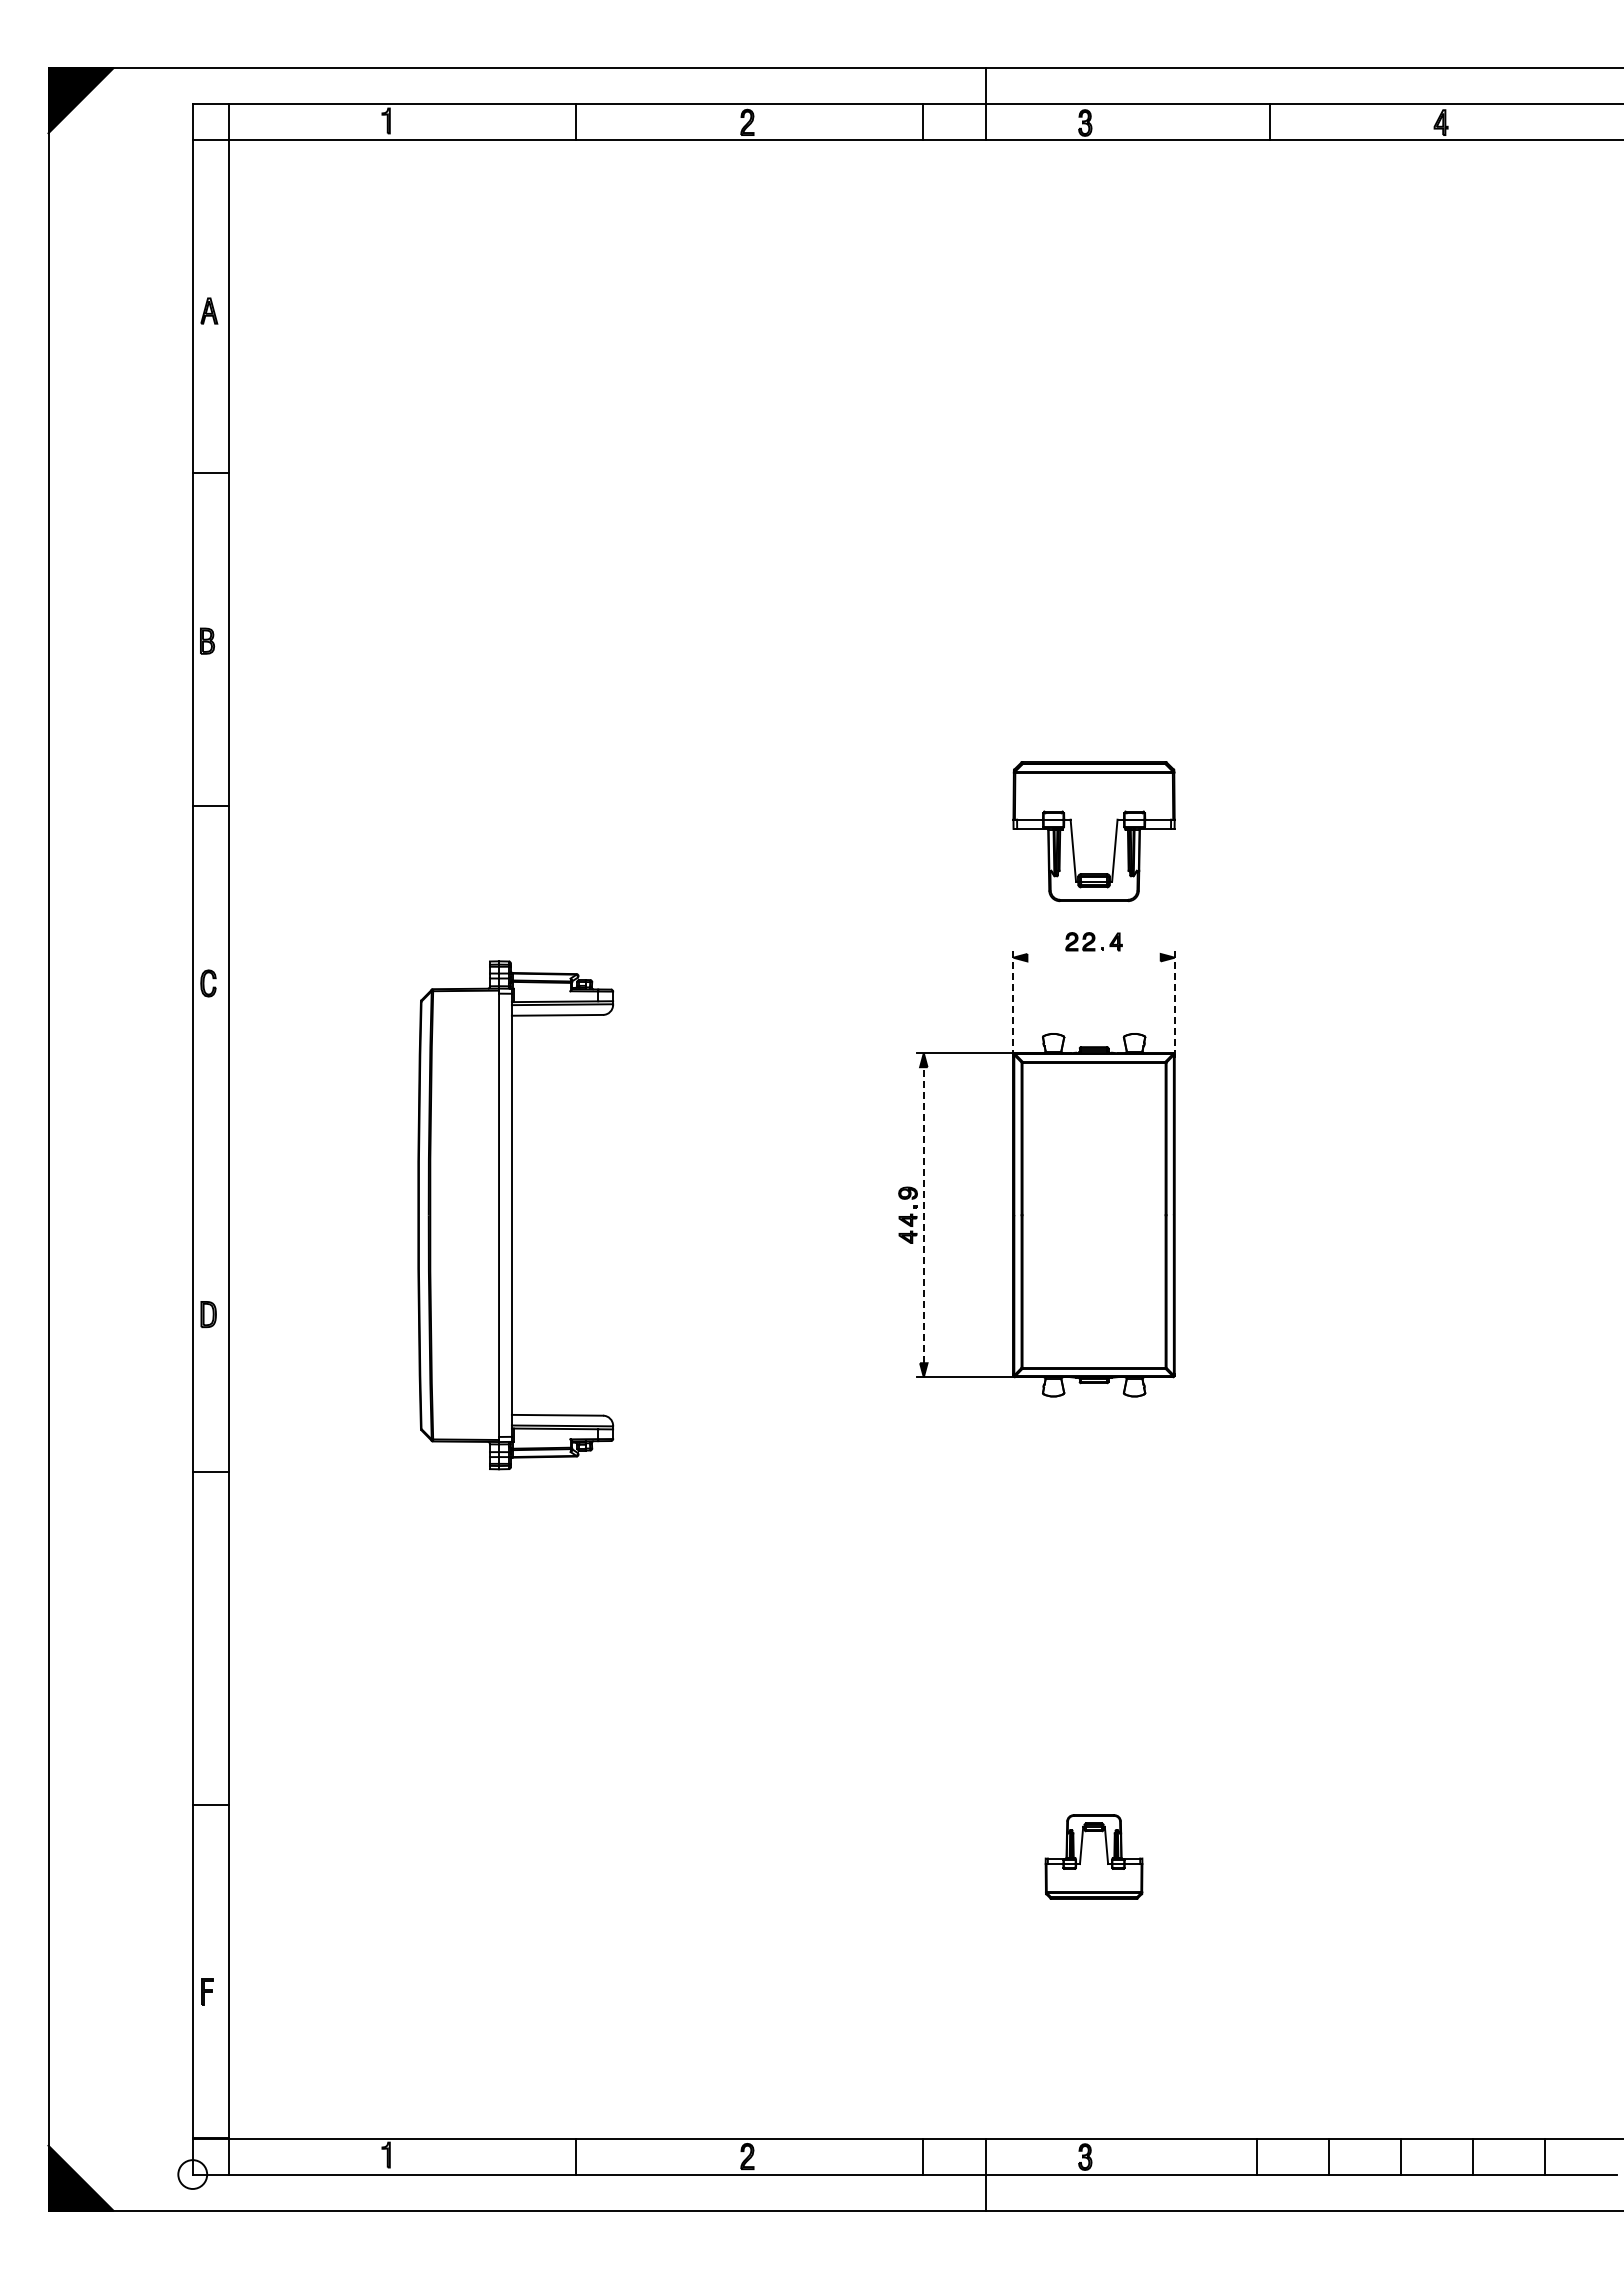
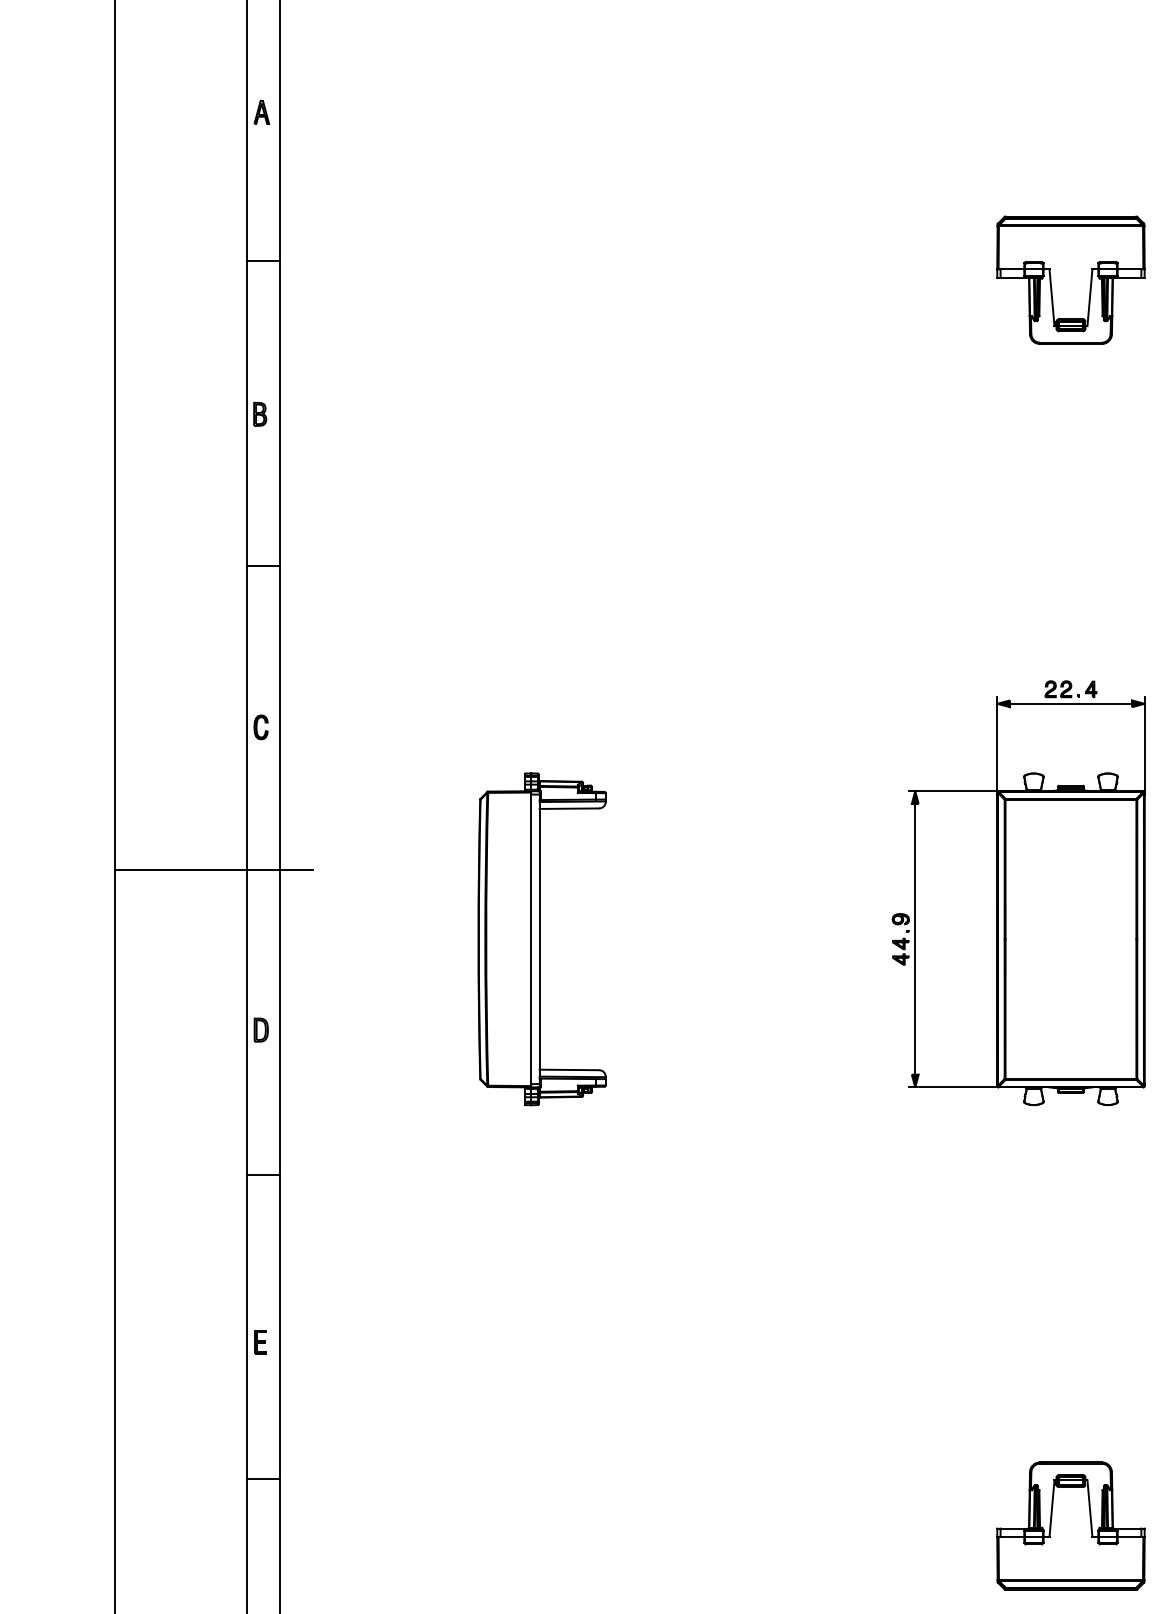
part: (1093, 831) -> (1070, 280), moved
line: (1093, 957) -> (1070, 703), added
line: (1013, 1003) -> (997, 745), dashed -> solid
line: (1174, 1003) -> (1144, 745), dashed -> solid
line: (156, 1139) -> (213, 870), added
part: (515, 1214) -> (541, 938), size x0.71
line: (923, 1215) -> (914, 939), dashed -> solid
part: (207, 1655) -> (260, 1341), added
part: (1093, 1856) -> (1070, 1525), size x1.67

